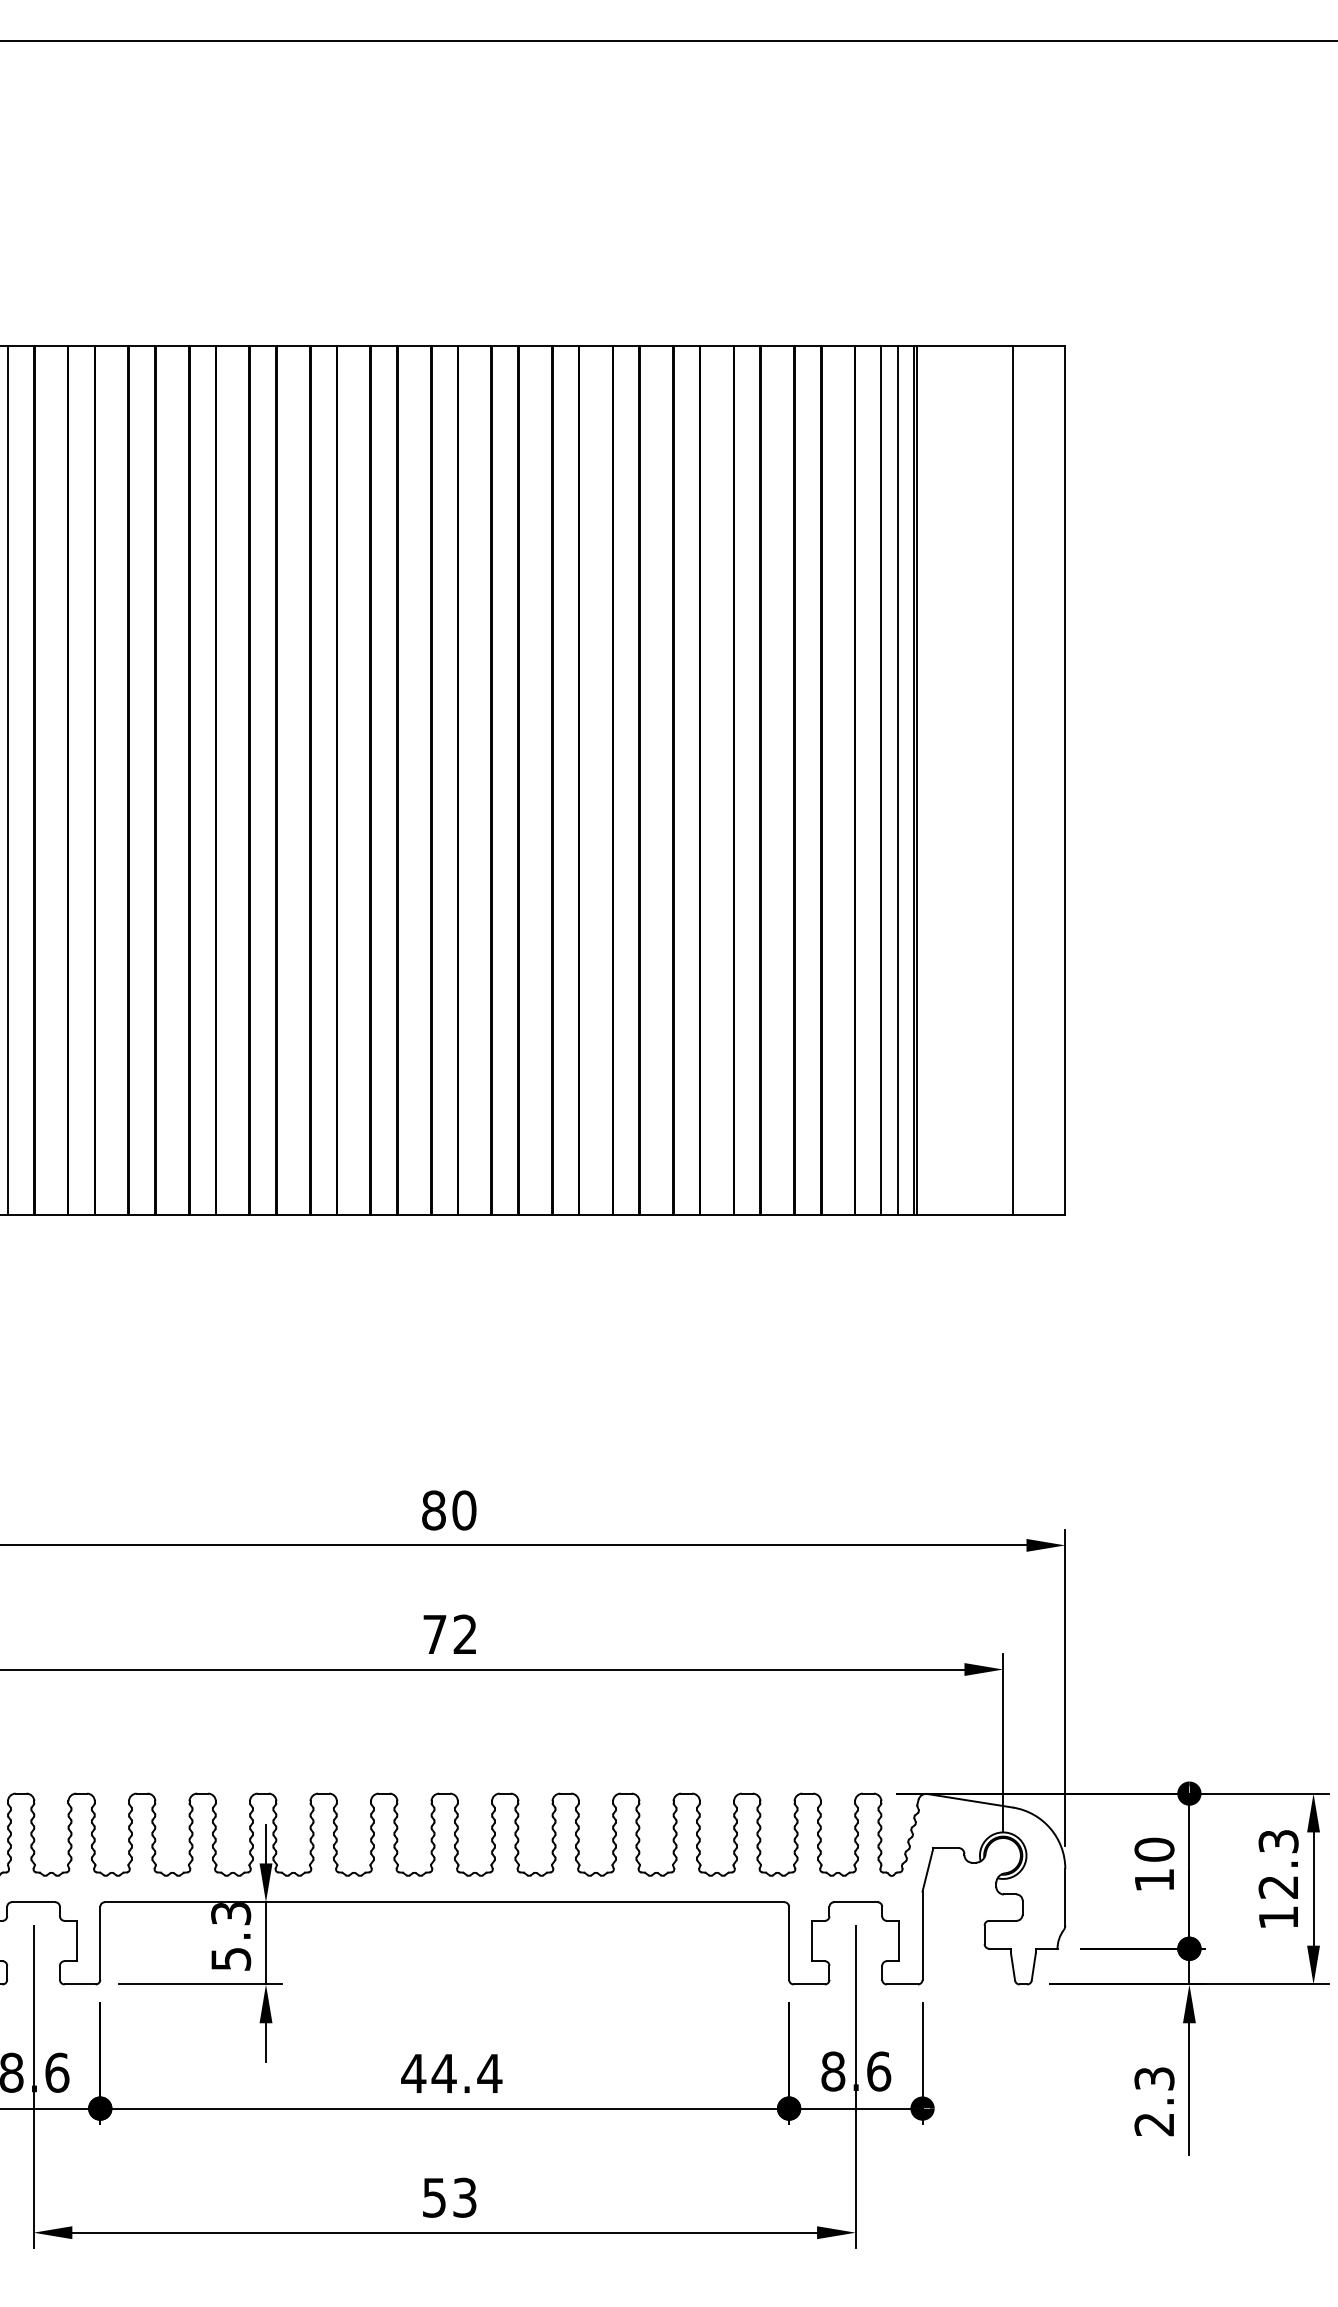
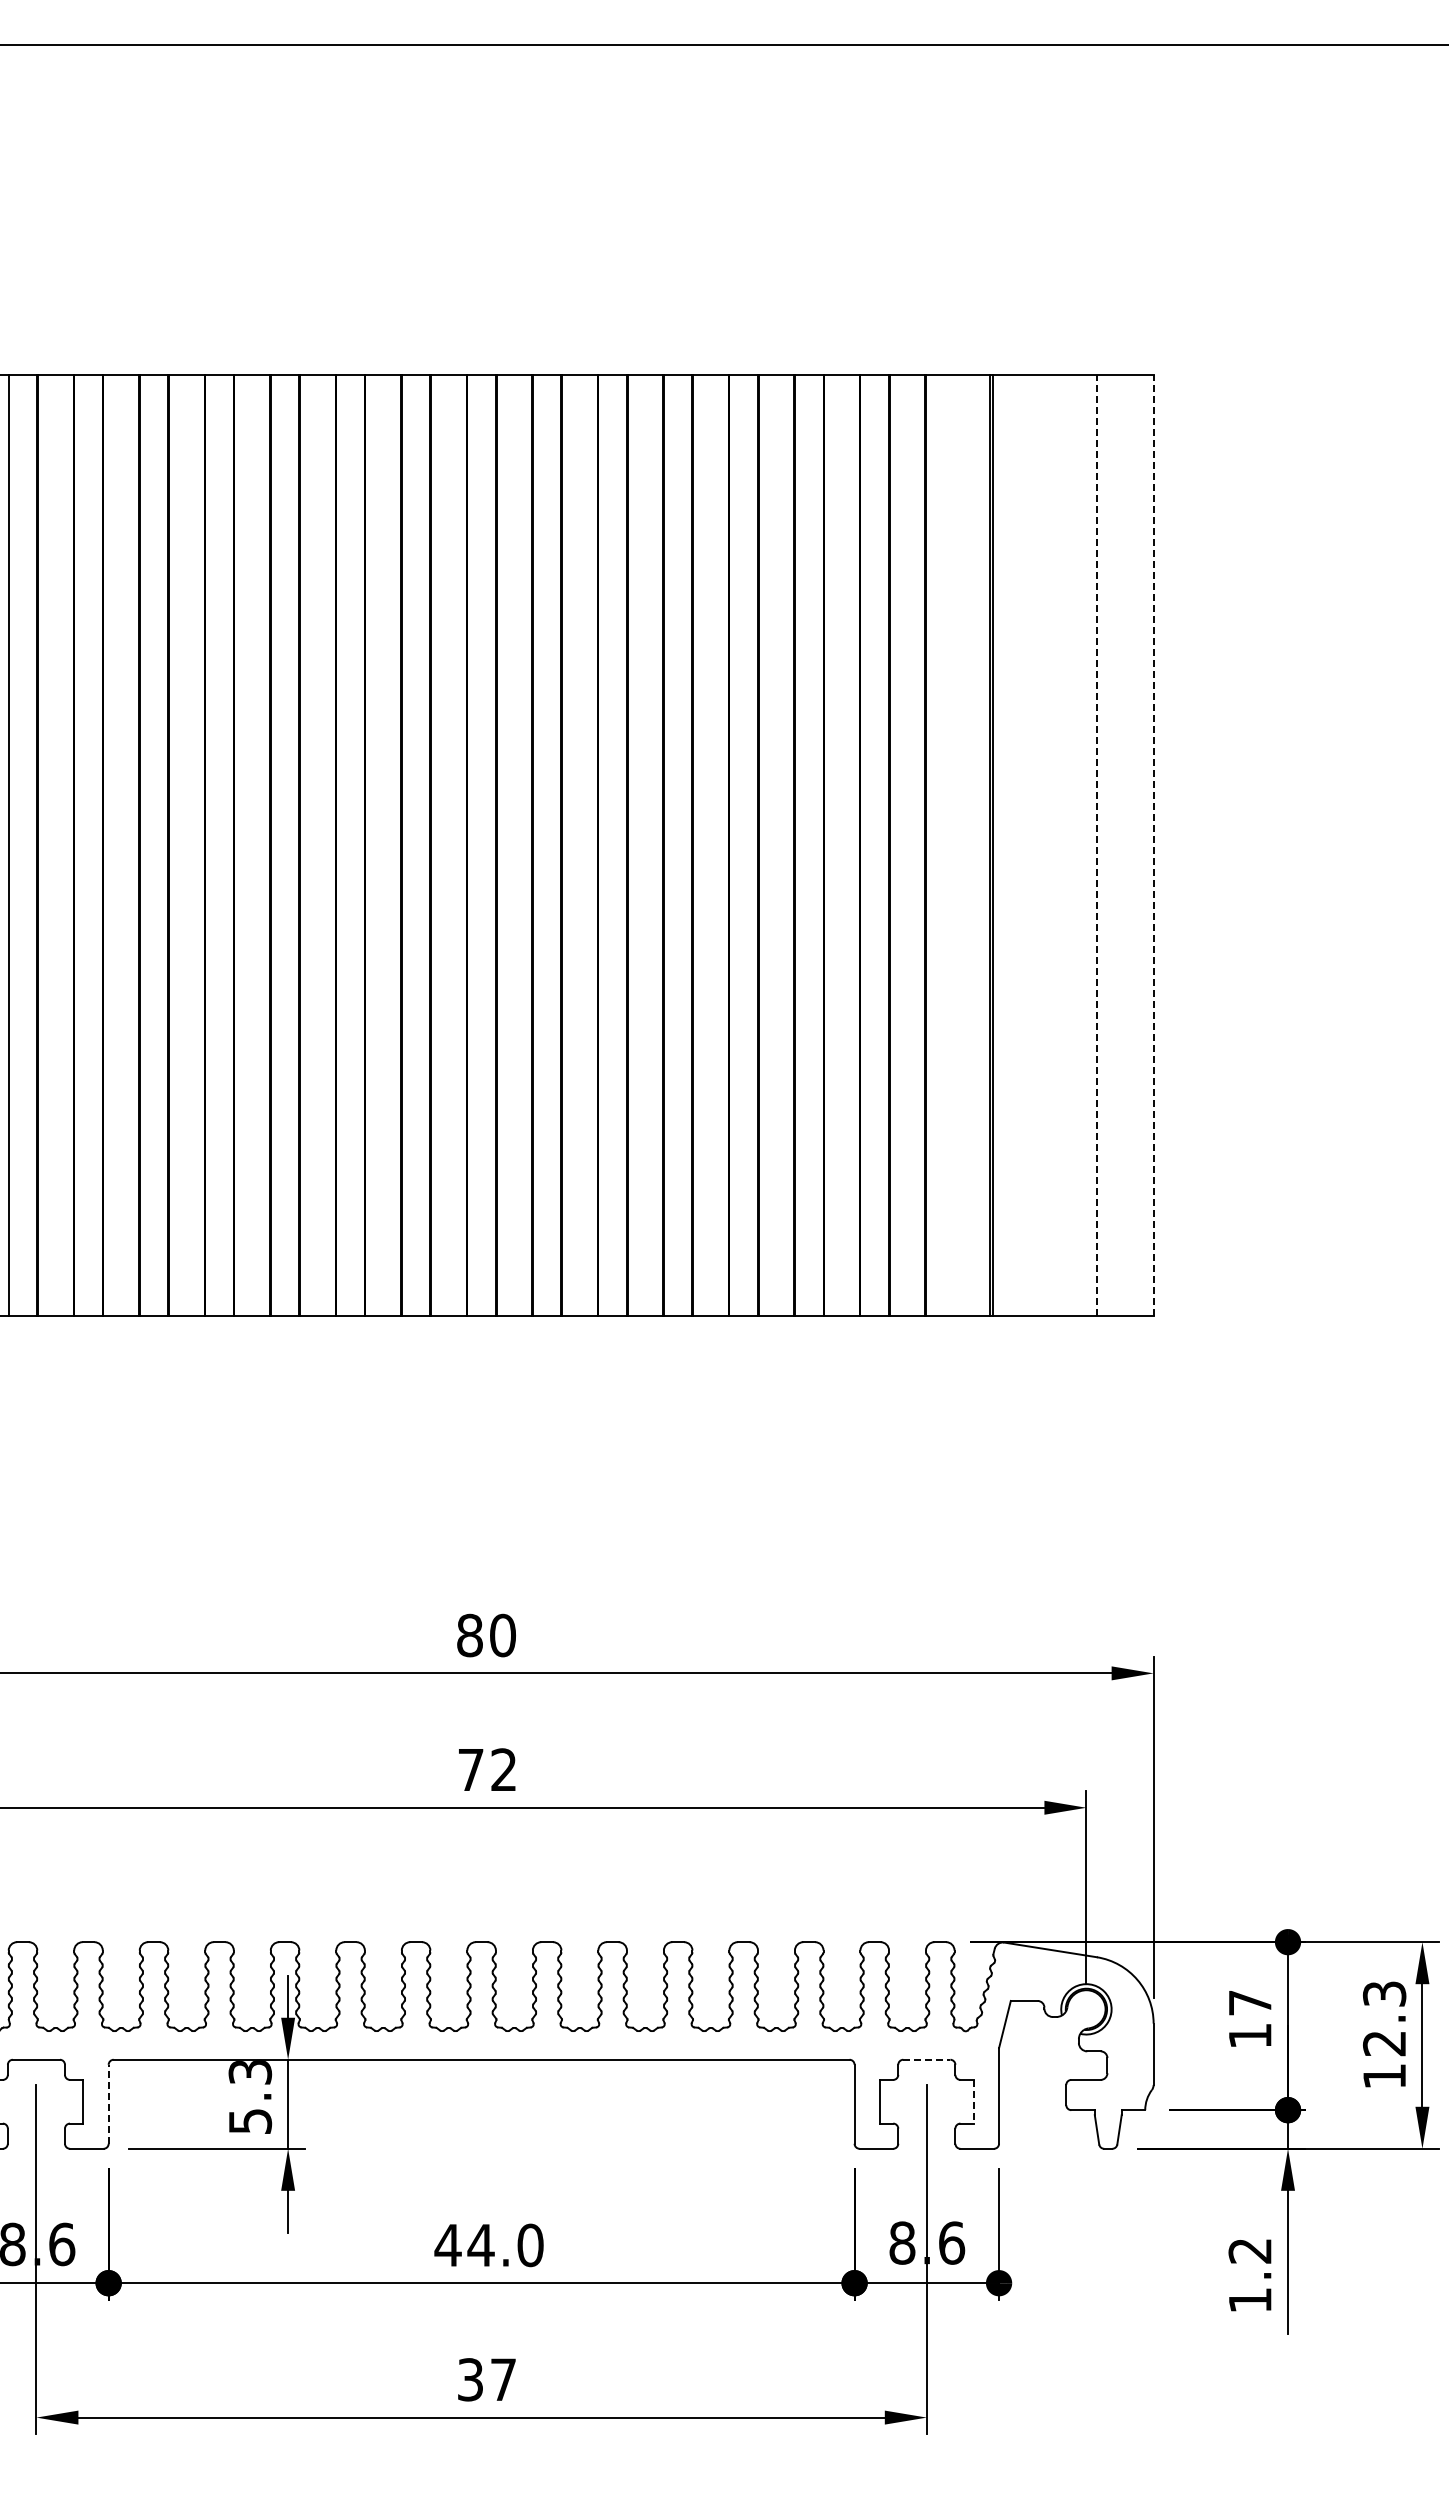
line: (1012, 779) -> (1096, 844), solid -> dashed
line: (1065, 779) -> (1153, 844), solid -> dashed
line: (881, 780) -> (954, 845), removed
line: (898, 780) -> (972, 845), removed
text: (1153, 1849) -> (1249, 2002), 10 -> 17
line: (855, 1901) -> (926, 2059), solid -> dashed
line: (898, 1940) -> (973, 2101), solid -> dashed
line: (100, 1942) -> (108, 2103), solid -> dashed
text: (489, 2073) -> (530, 2245), 44.4 -> 44.0
text: (1153, 2101) -> (1249, 2275), 2.3 -> 1.2
text: (449, 2197) -> (486, 2379), 53 -> 37

